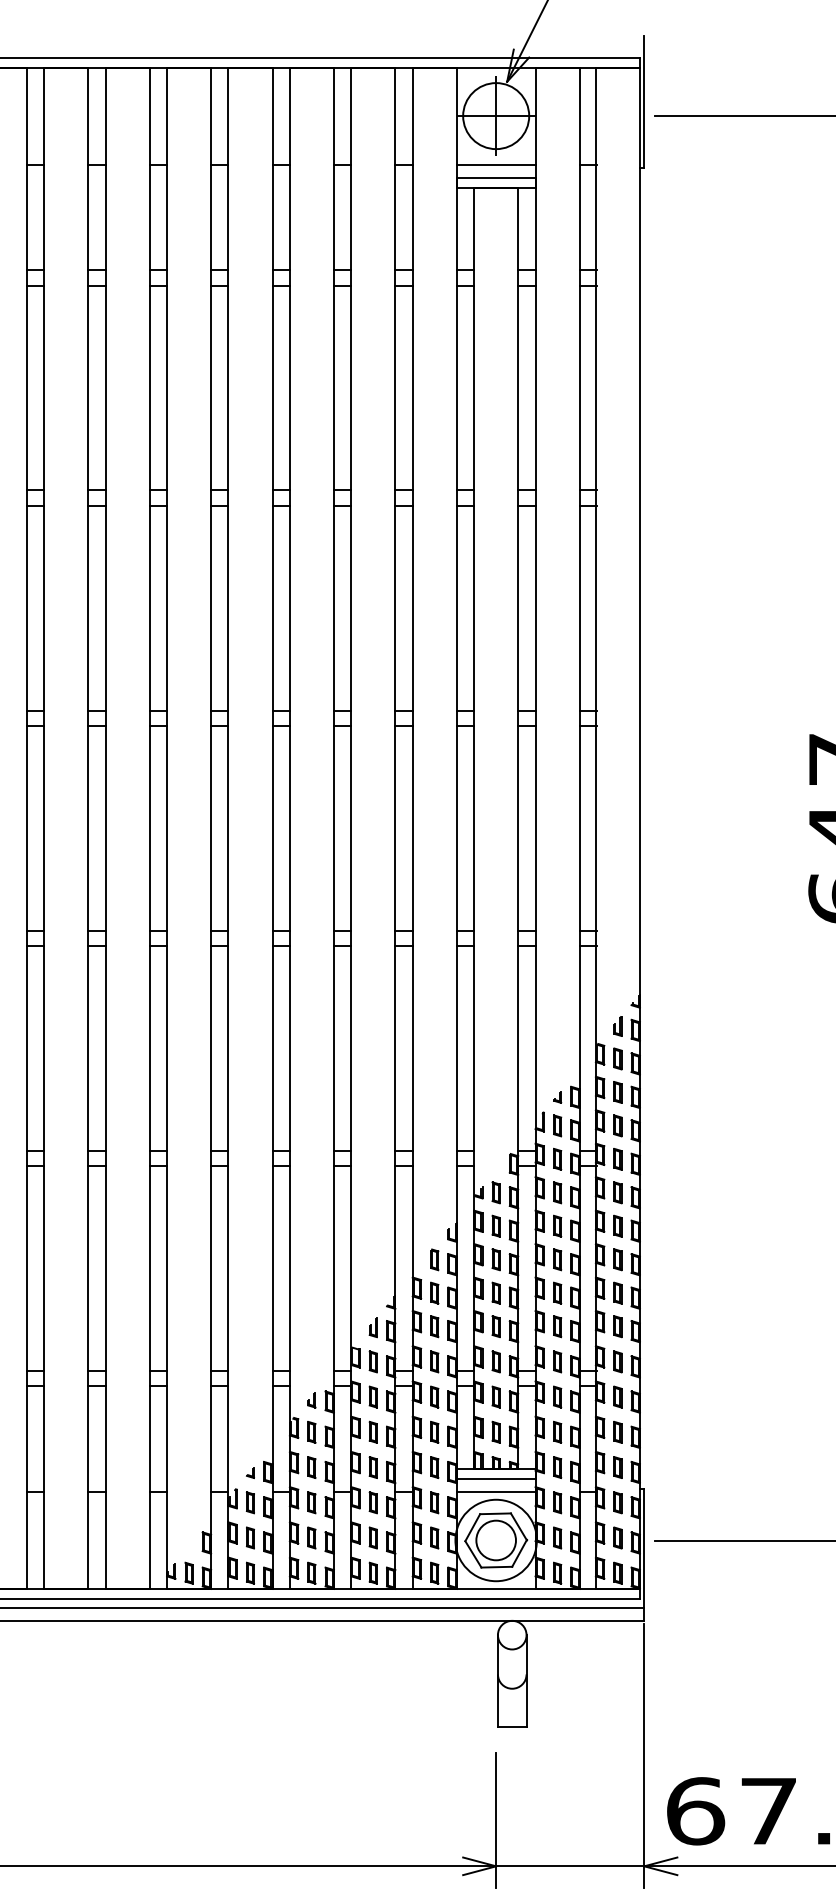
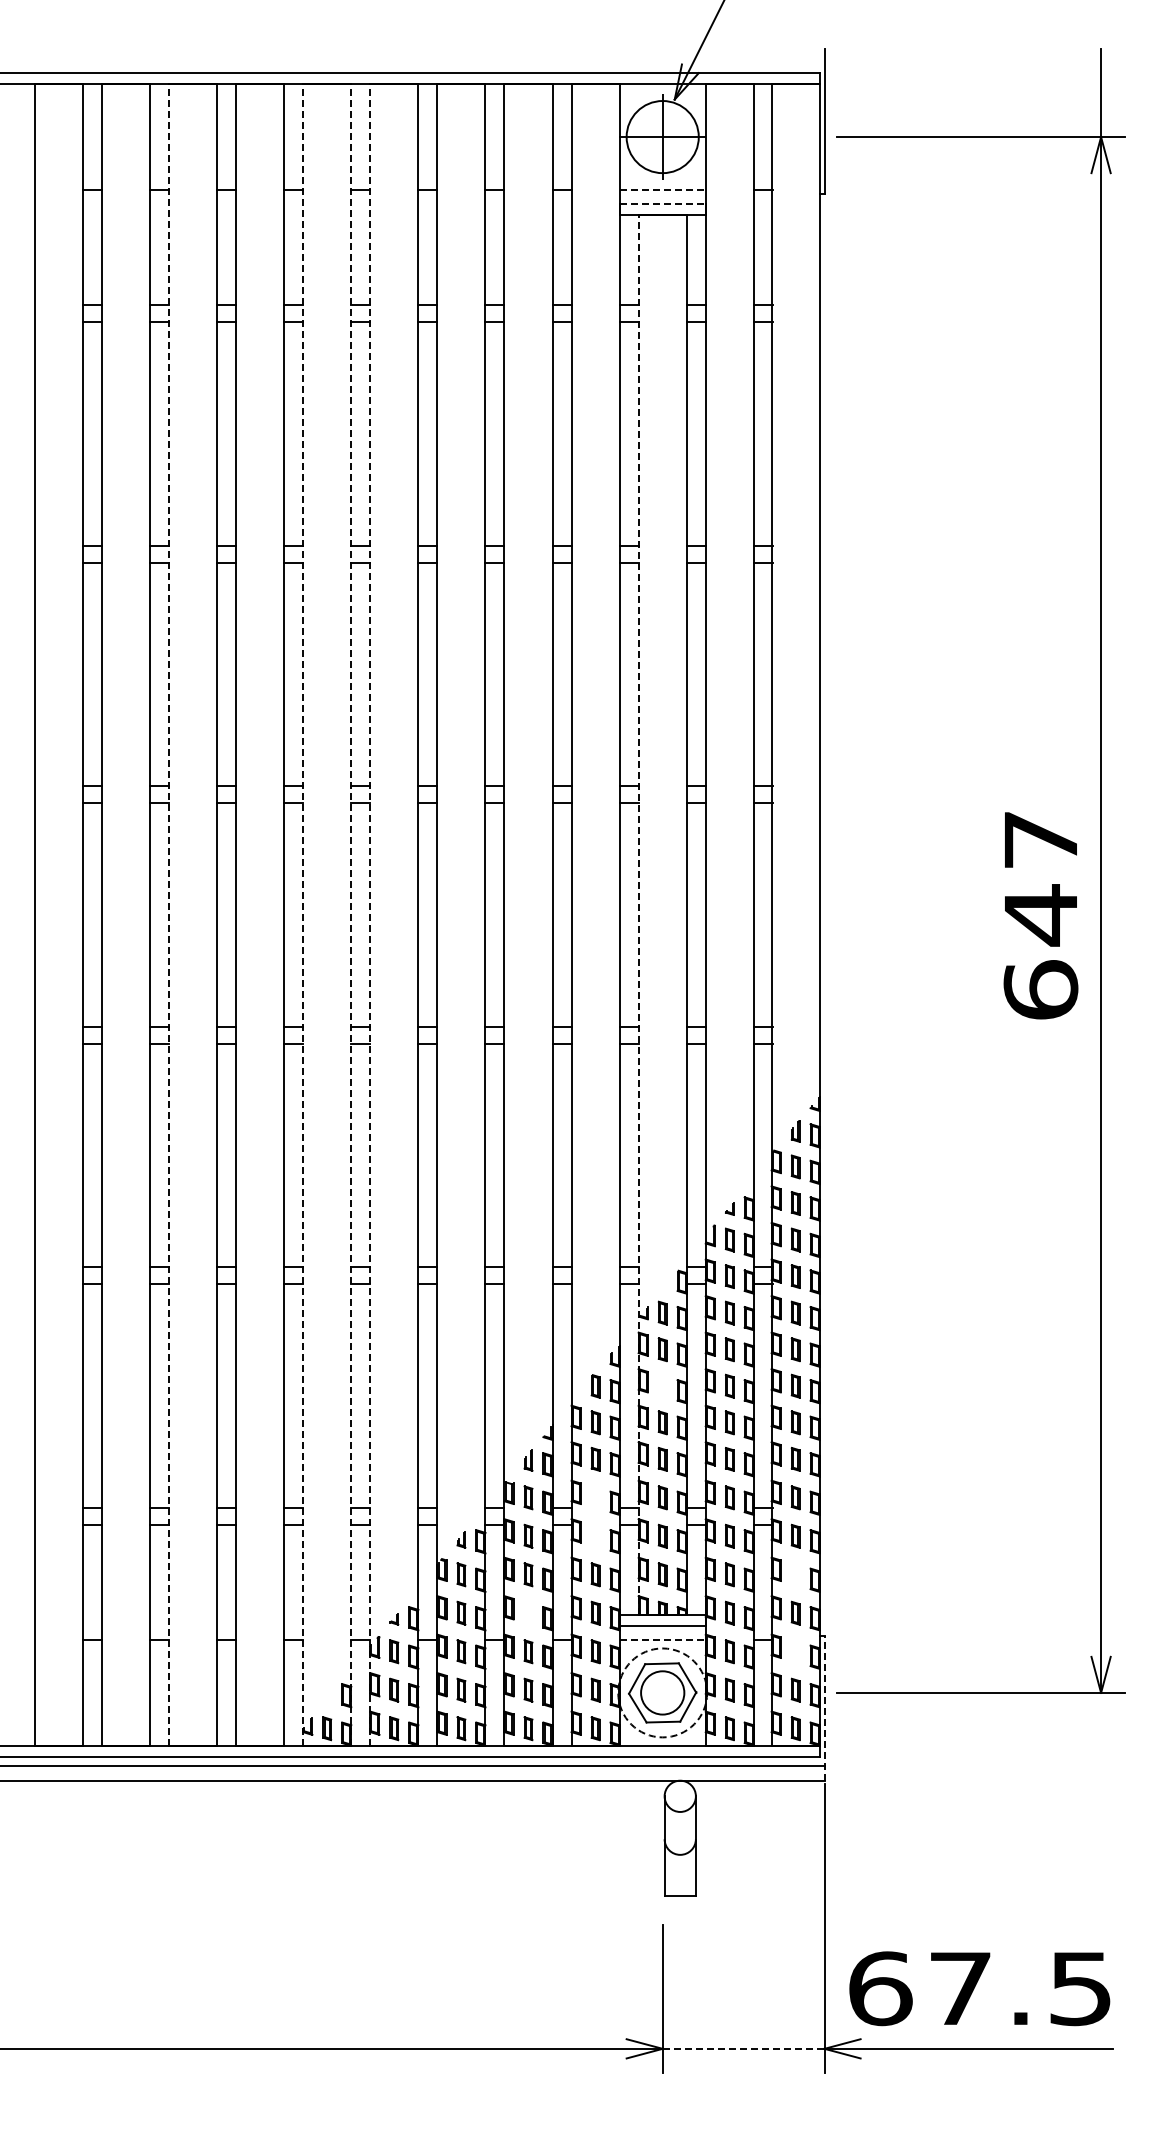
line: (496, 164) -> (663, 189), solid -> dashed
line: (496, 177) -> (663, 204), solid -> dashed
line: (44, 828) -> (169, 915), solid -> dashed
line: (167, 828) -> (303, 915), solid -> dashed
line: (211, 828) -> (351, 915), solid -> dashed
line: (228, 828) -> (370, 915), solid -> dashed
line: (474, 828) -> (638, 915), solid -> dashed
part: (495, 1259) -> (662, 1385), removed
part: (434, 1361) -> (595, 1497), removed
part: (434, 1396) -> (595, 1535), removed
part: (617, 1432) -> (795, 1574), removed
part: (373, 1466) -> (528, 1612), removed
line: (496, 1492) -> (663, 1640), solid -> dashed
part: (617, 1502) -> (795, 1651), removed
circle: (495, 1540) -> (662, 1692), solid -> dashed
line: (644, 1554) -> (824, 1708), solid -> dashed
line: (570, 1866) -> (743, 2048), solid -> dashed

